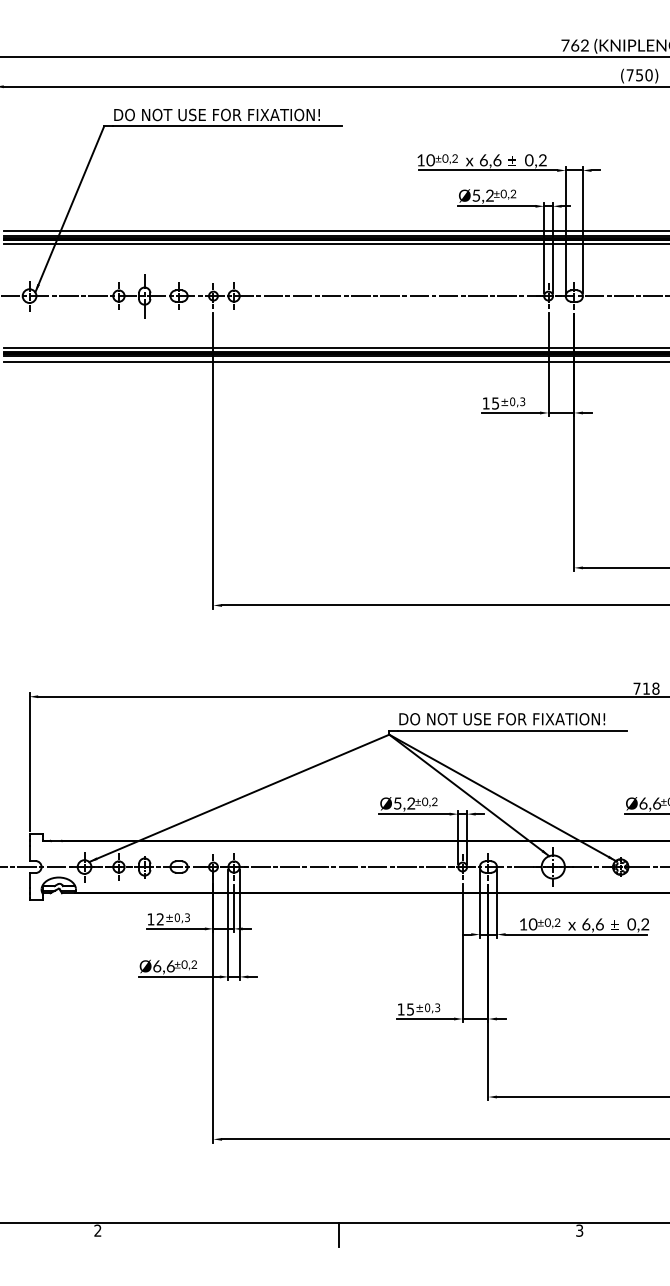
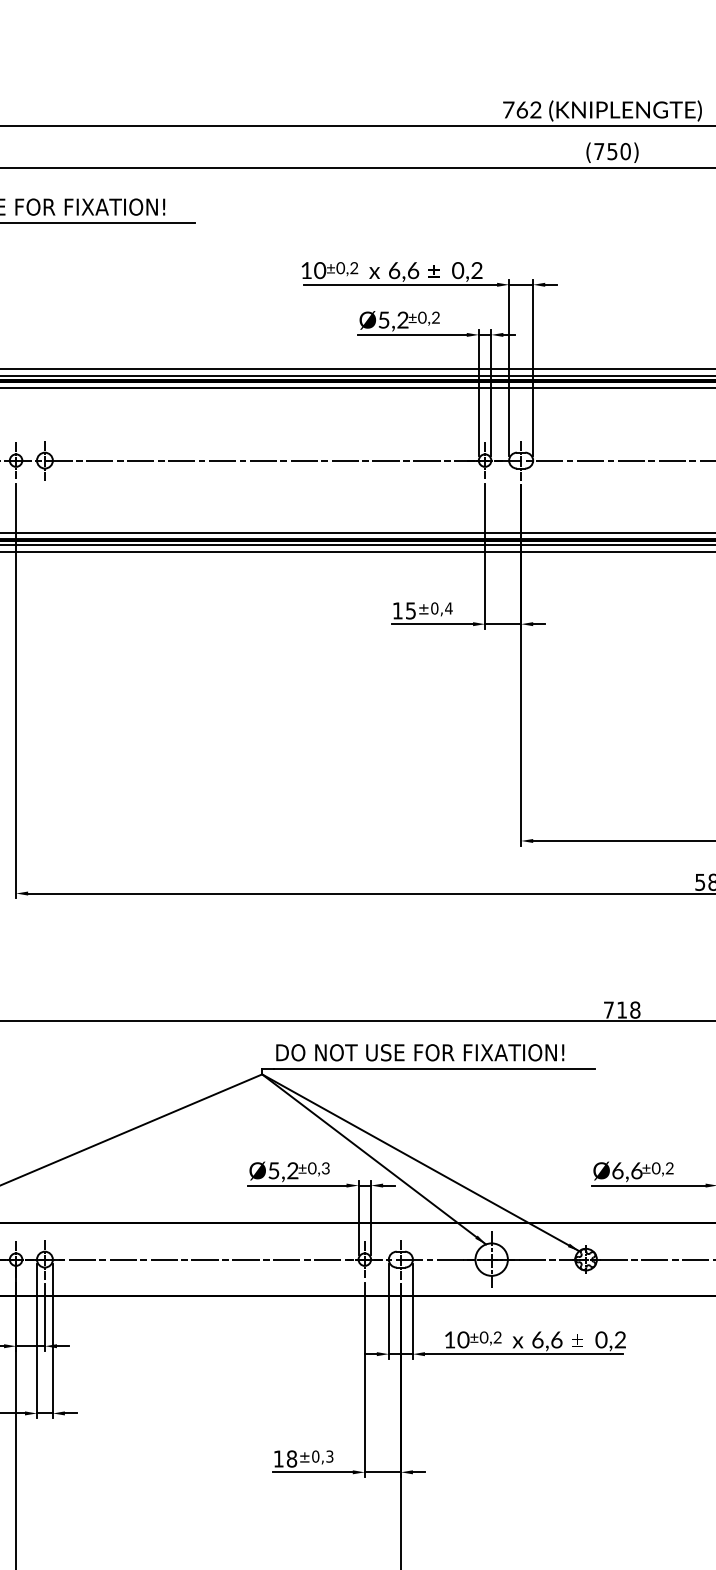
text: (522, 401) -> (448, 608), ±0,3 -> ±0,4
text: (434, 803) -> (325, 1170), ±0,2 -> ±0,3
text: (410, 1009) -> (291, 1458), 15 -> 18

